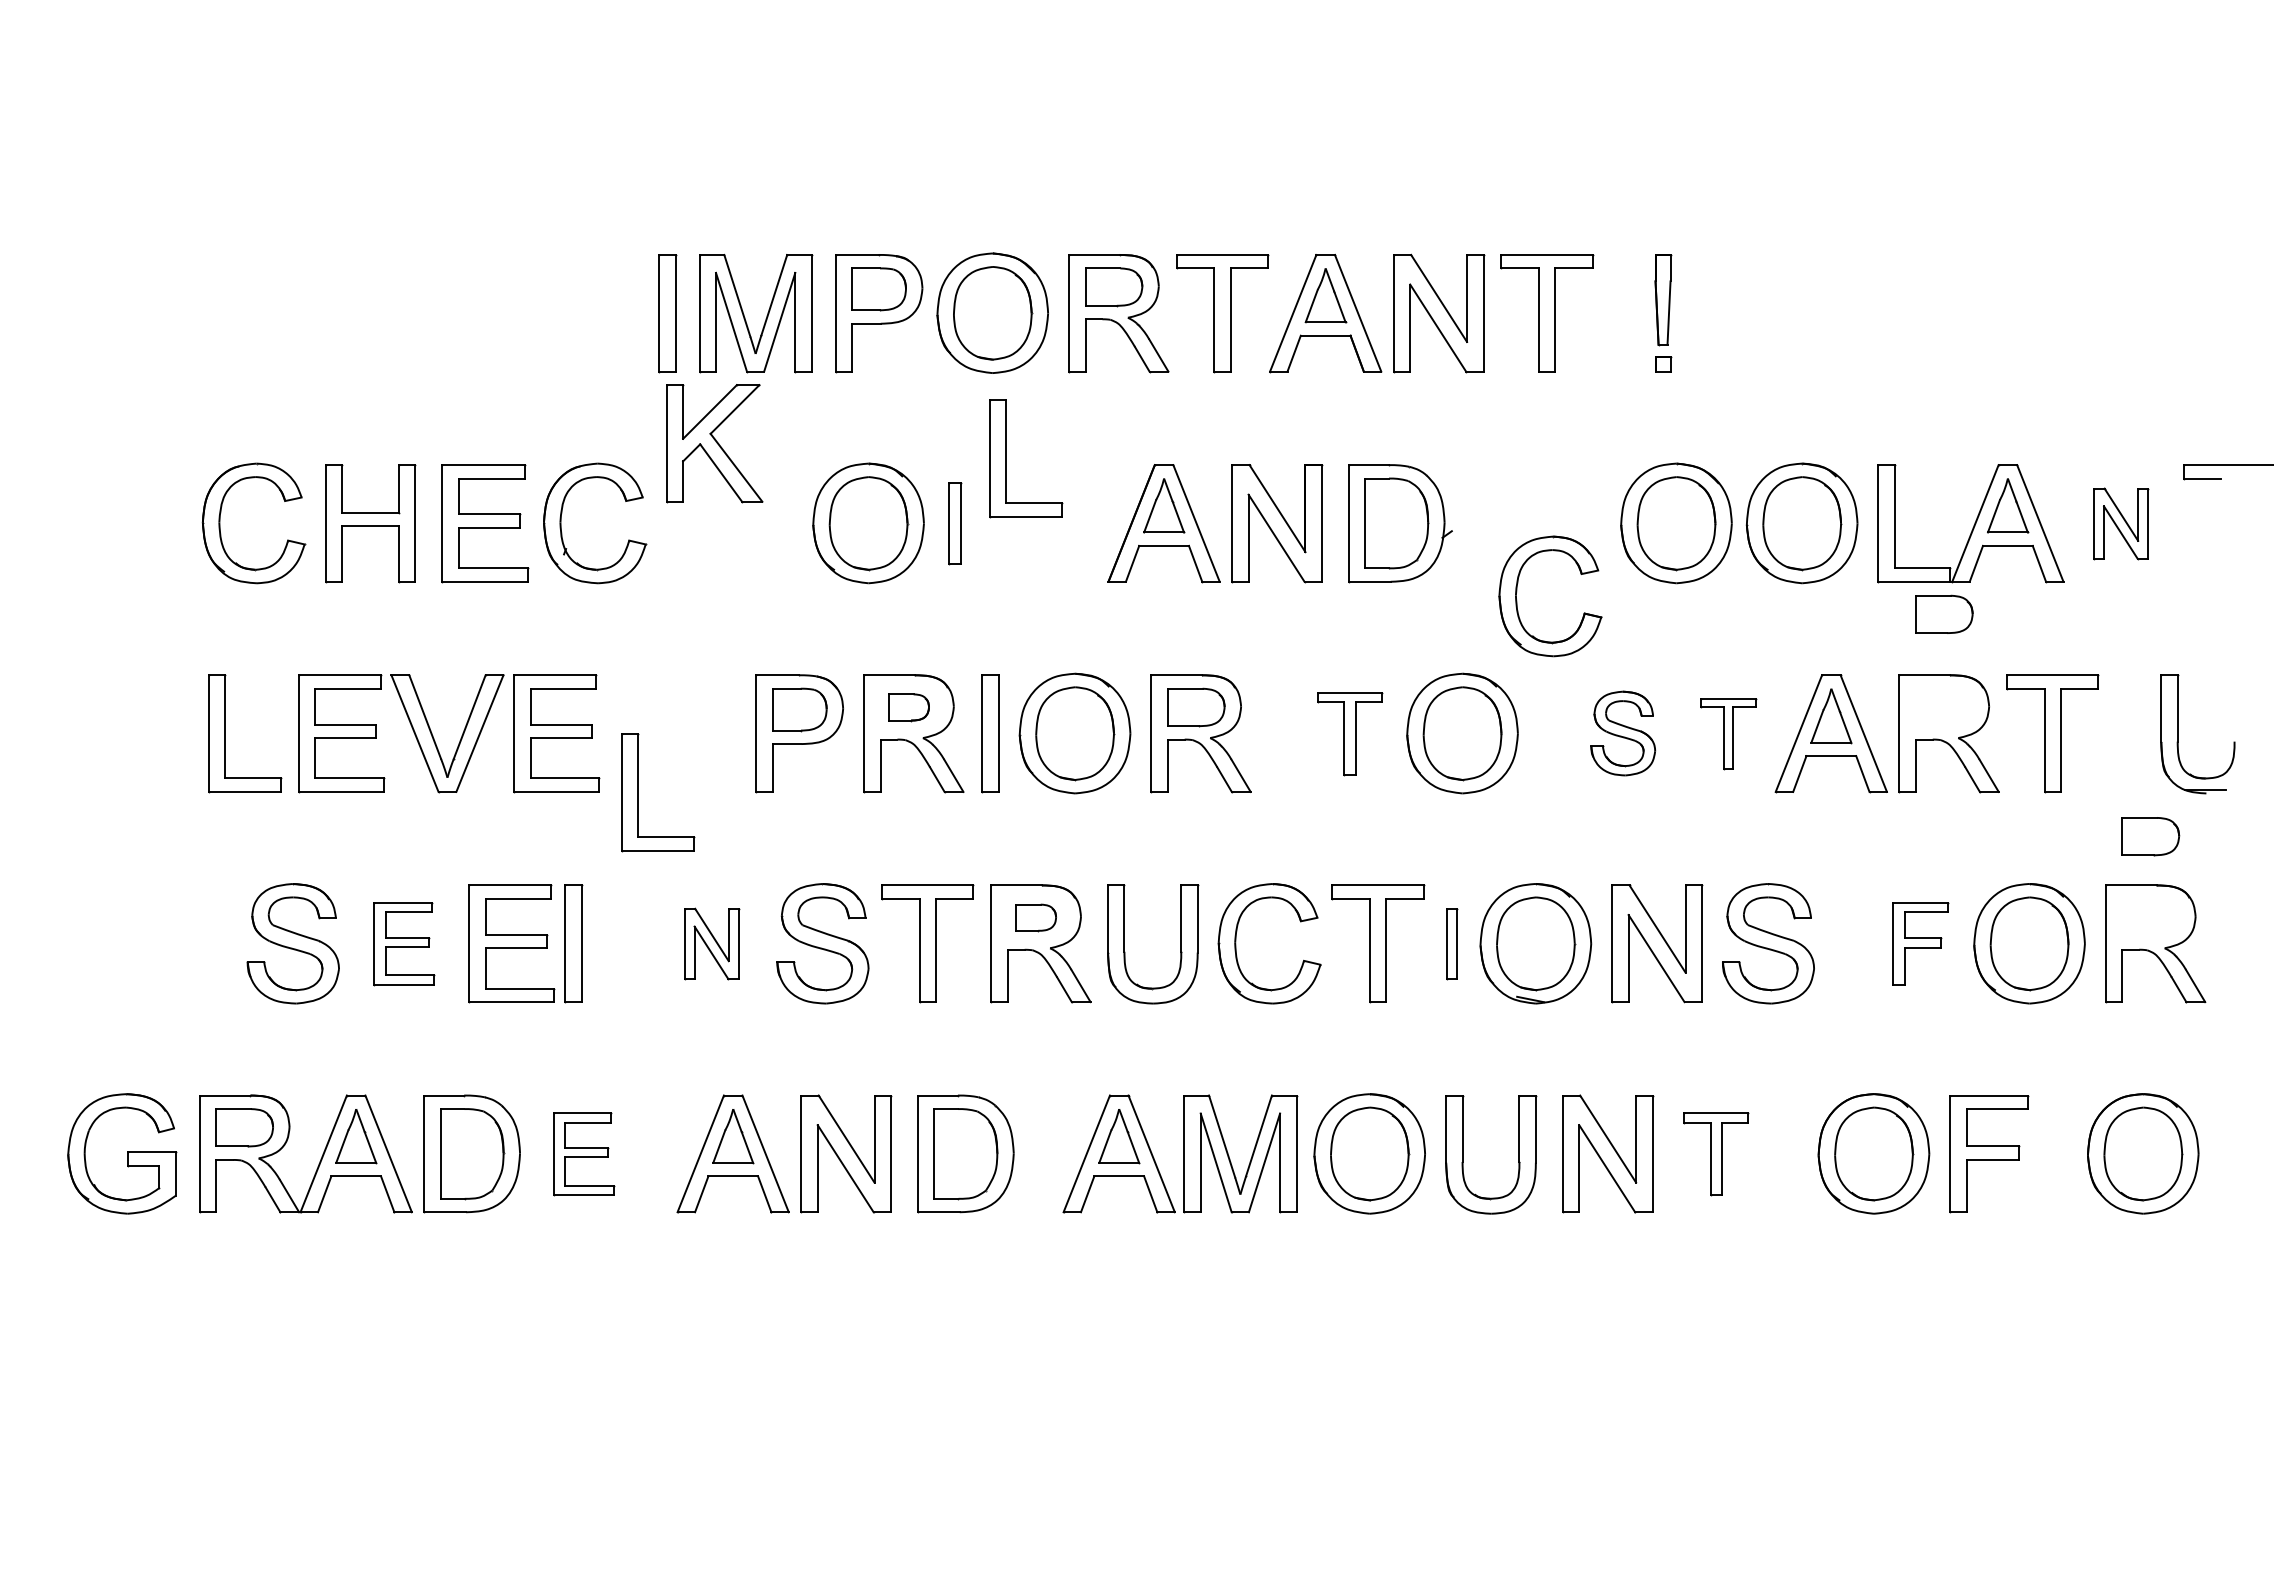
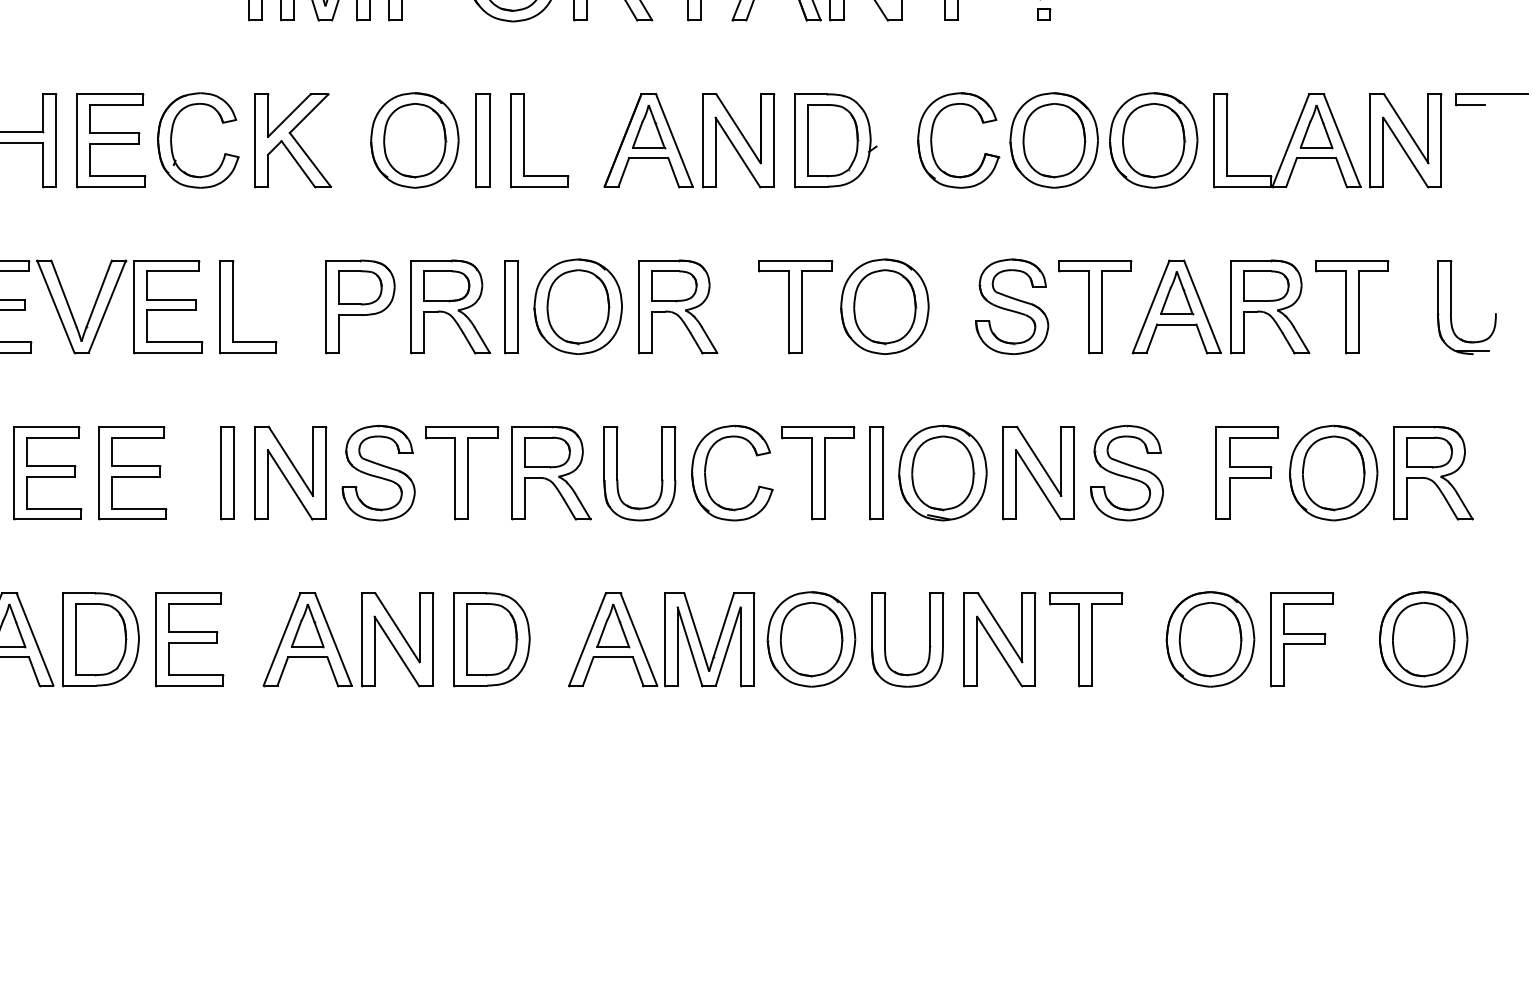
part: (714, 443) -> (292, 140), moved
part: (1006, 458) -> (524, 140), moved
part: (954, 523) -> (482, 140), size x1.43
part: (2121, 523) -> (1406, 140), size x1.67
part: (1517, 600) -> (932, 143), moved
part: (1944, 613) -> (1266, 285), moved
part: (909, 707) -> (447, 286), size x1.43
part: (1349, 733) -> (795, 306), size x1.43
part: (1622, 733) -> (1011, 306), size x1.43
part: (1728, 733) -> (1095, 306), size x1.67
part: (638, 792) -> (232, 306), moved
part: (2150, 836) -> (1429, 452), moved
part: (1036, 917) -> (547, 452), size x1.43
part: (404, 943) -> (47, 472), size x1.43
part: (573, 943) -> (227, 472), moved
part: (711, 943) -> (290, 472), size x1.67
part: (1451, 943) -> (876, 472), size x1.67
part: (1920, 943) -> (1247, 472), size x1.43
part: (583, 1154) -> (189, 639), size x1.43
part: (1716, 1154) -> (1085, 639), size x1.43

